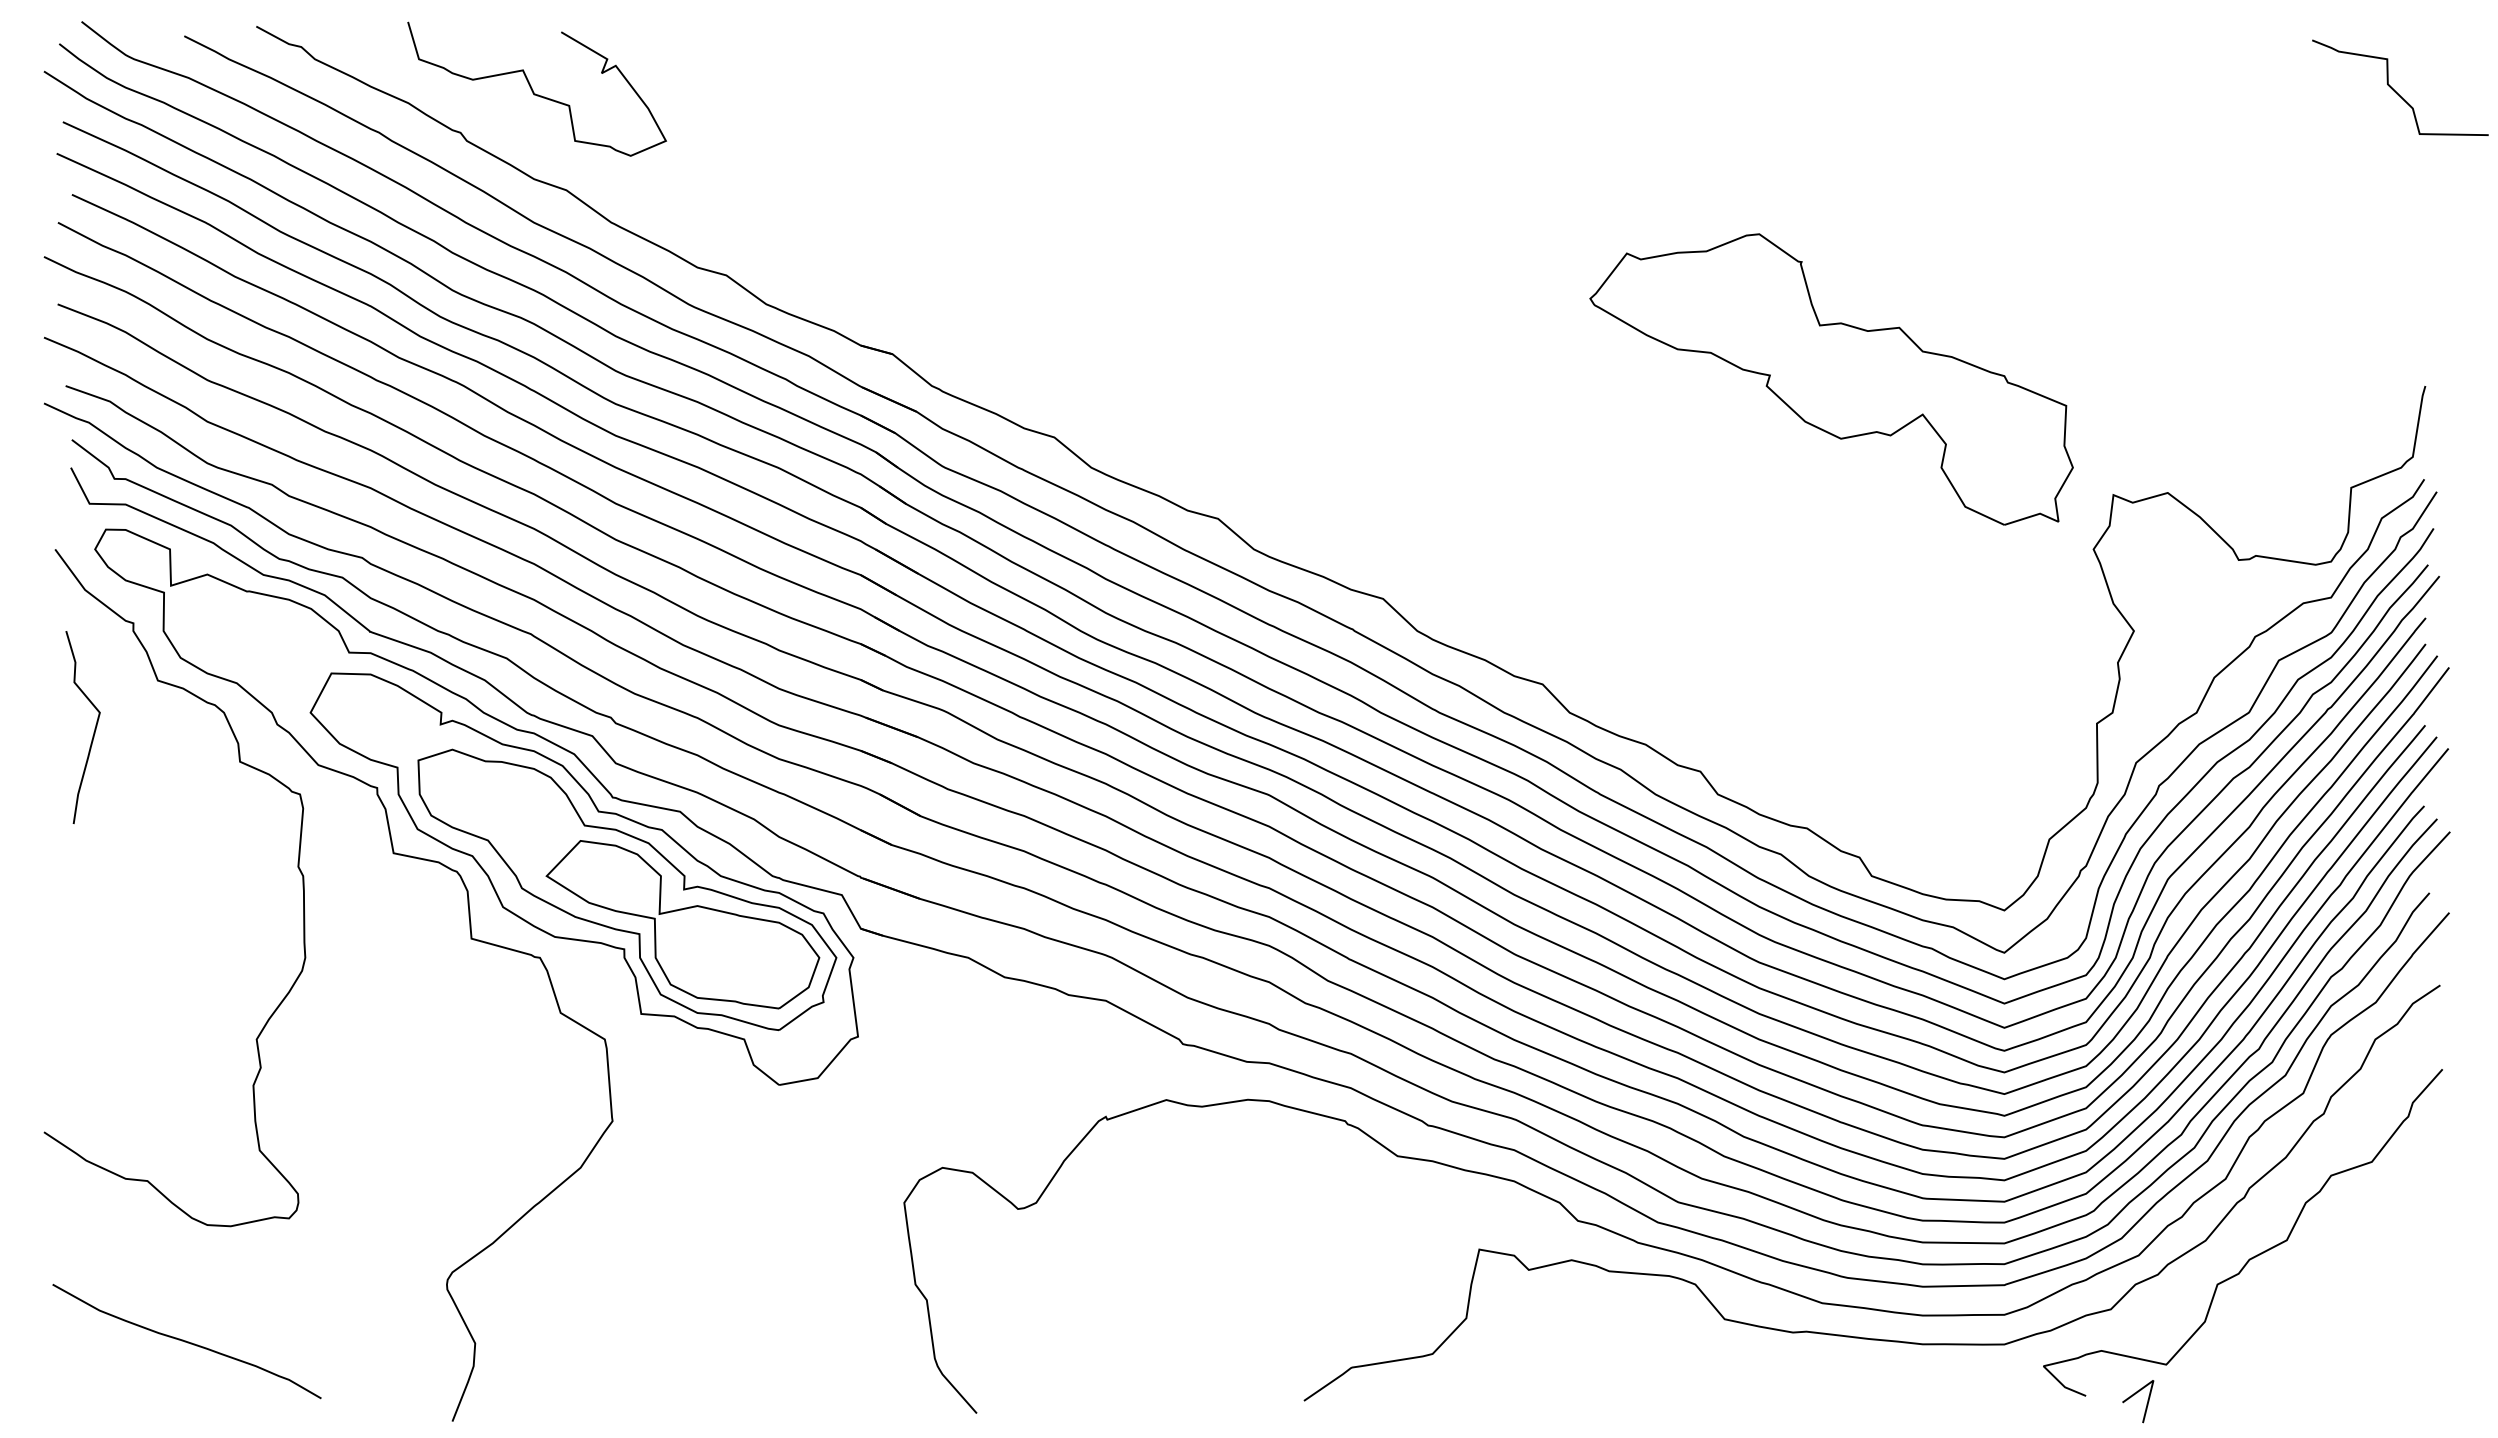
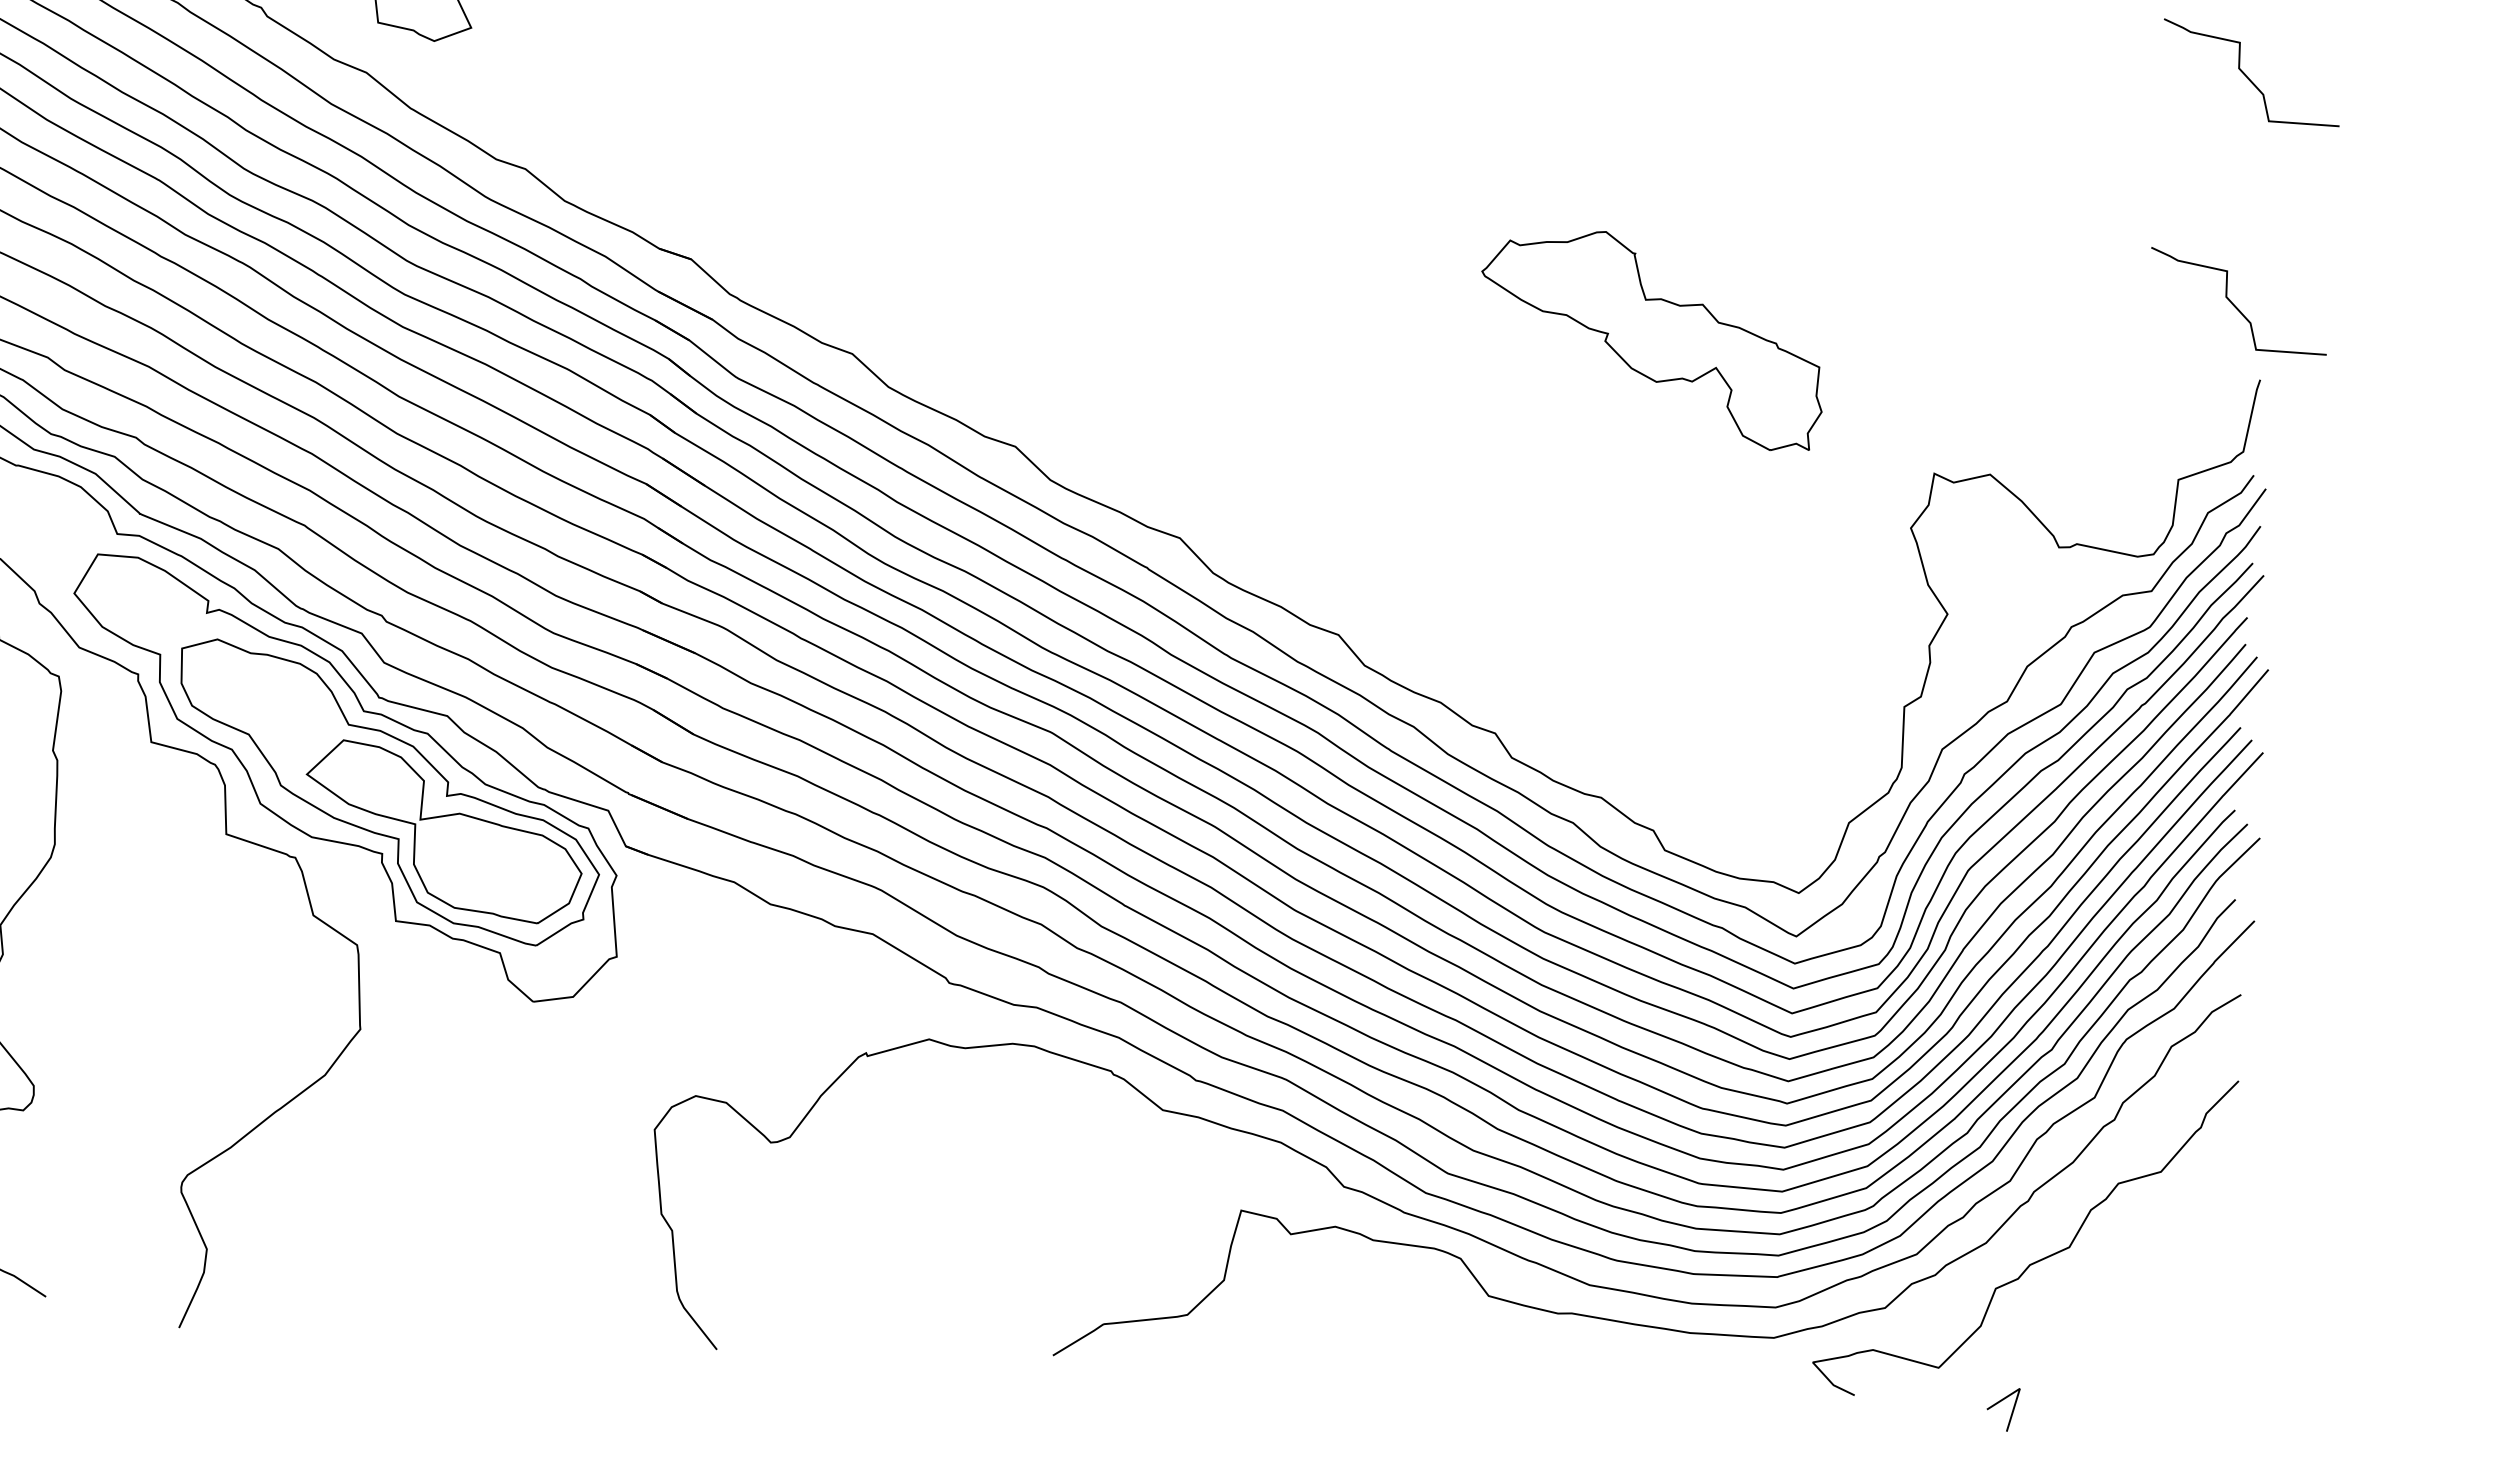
curve: (2396, 314) -> (2234, 304), added
part: (1831, 379) -> (1652, 339), size x0.7
line: (2134, 1395) -> (1999, 1402), moved

